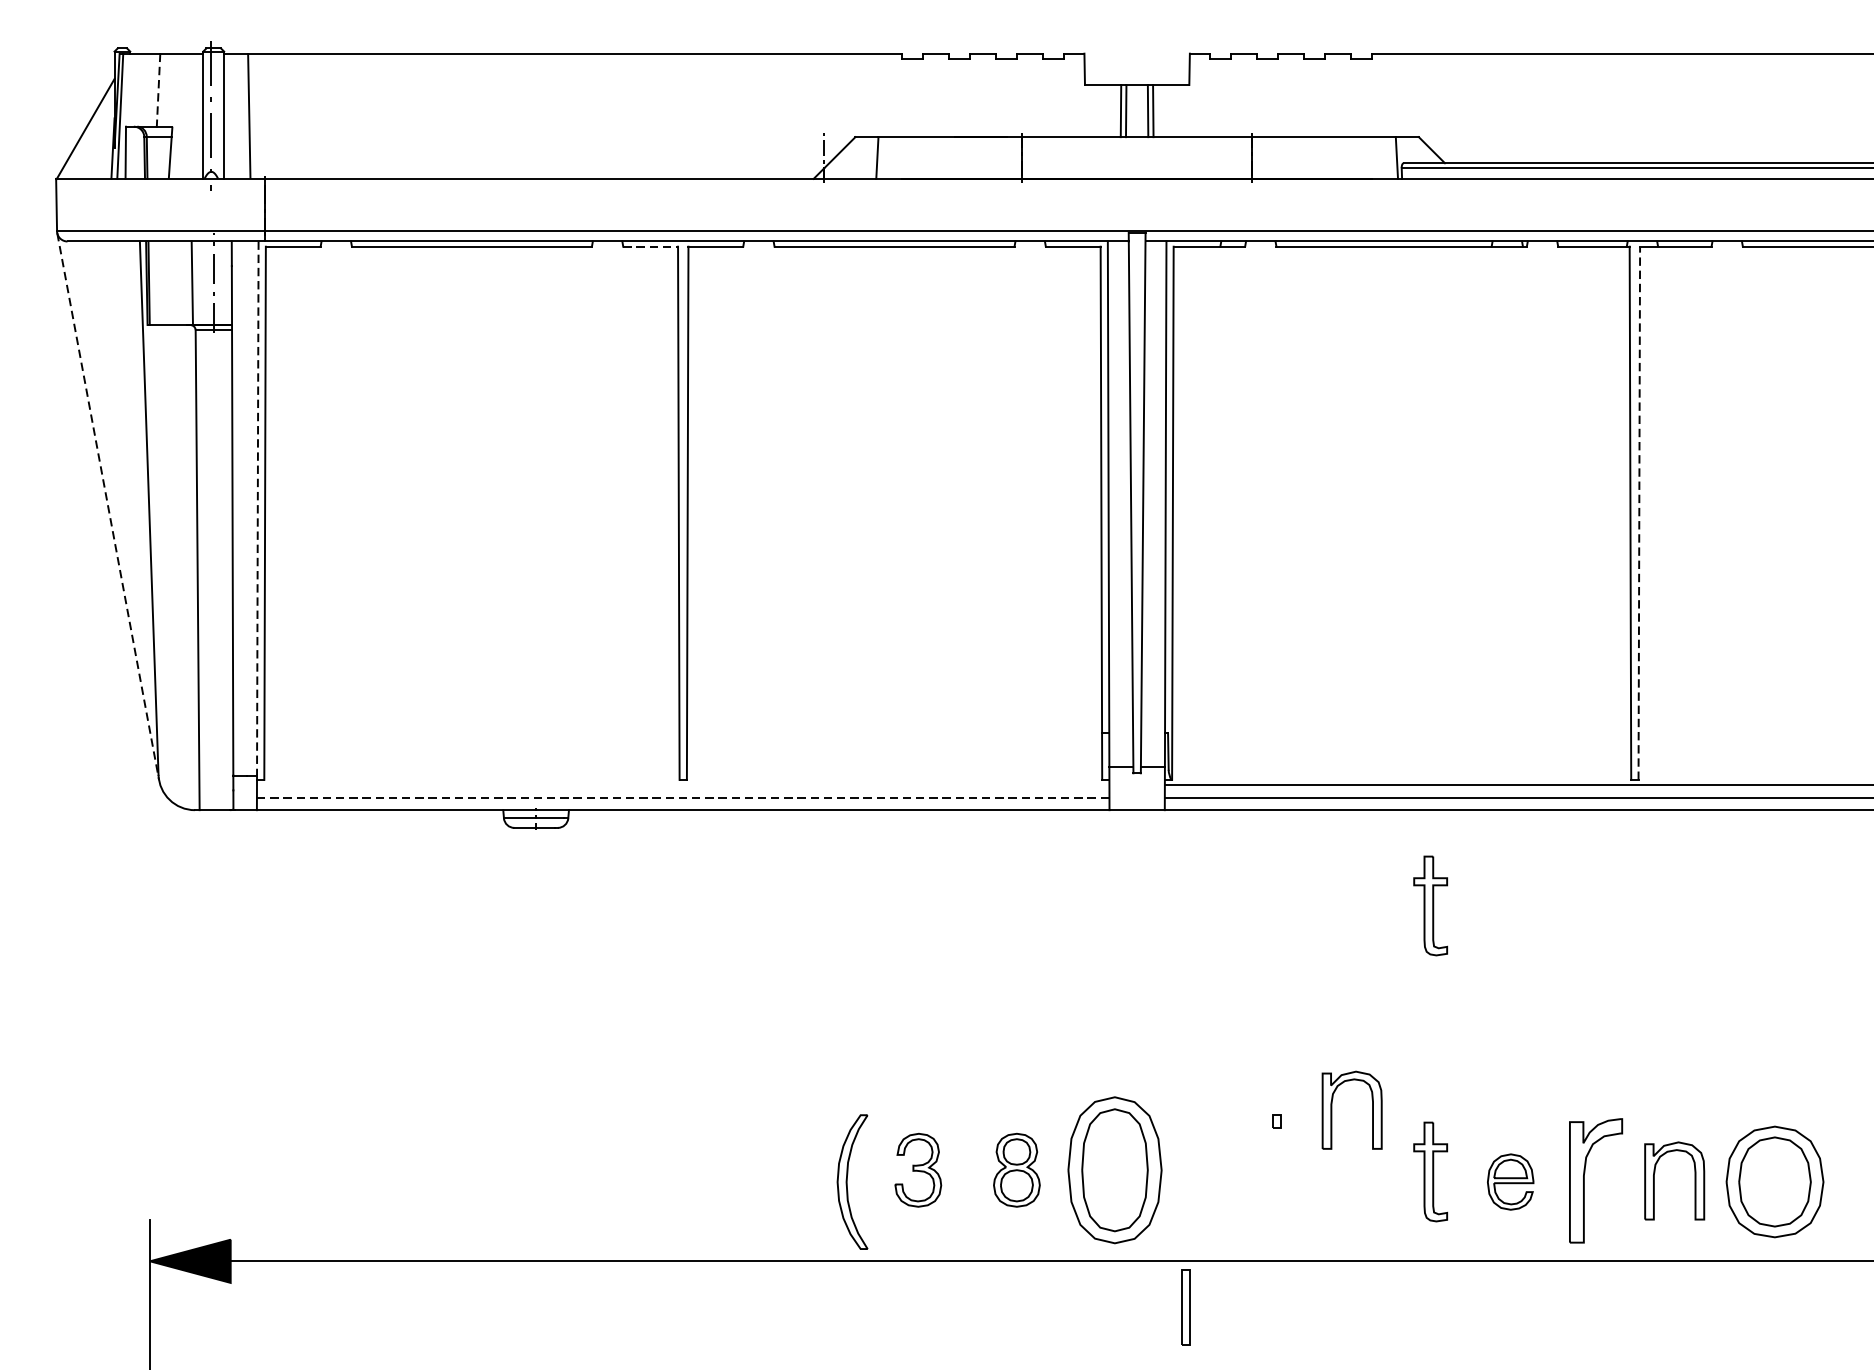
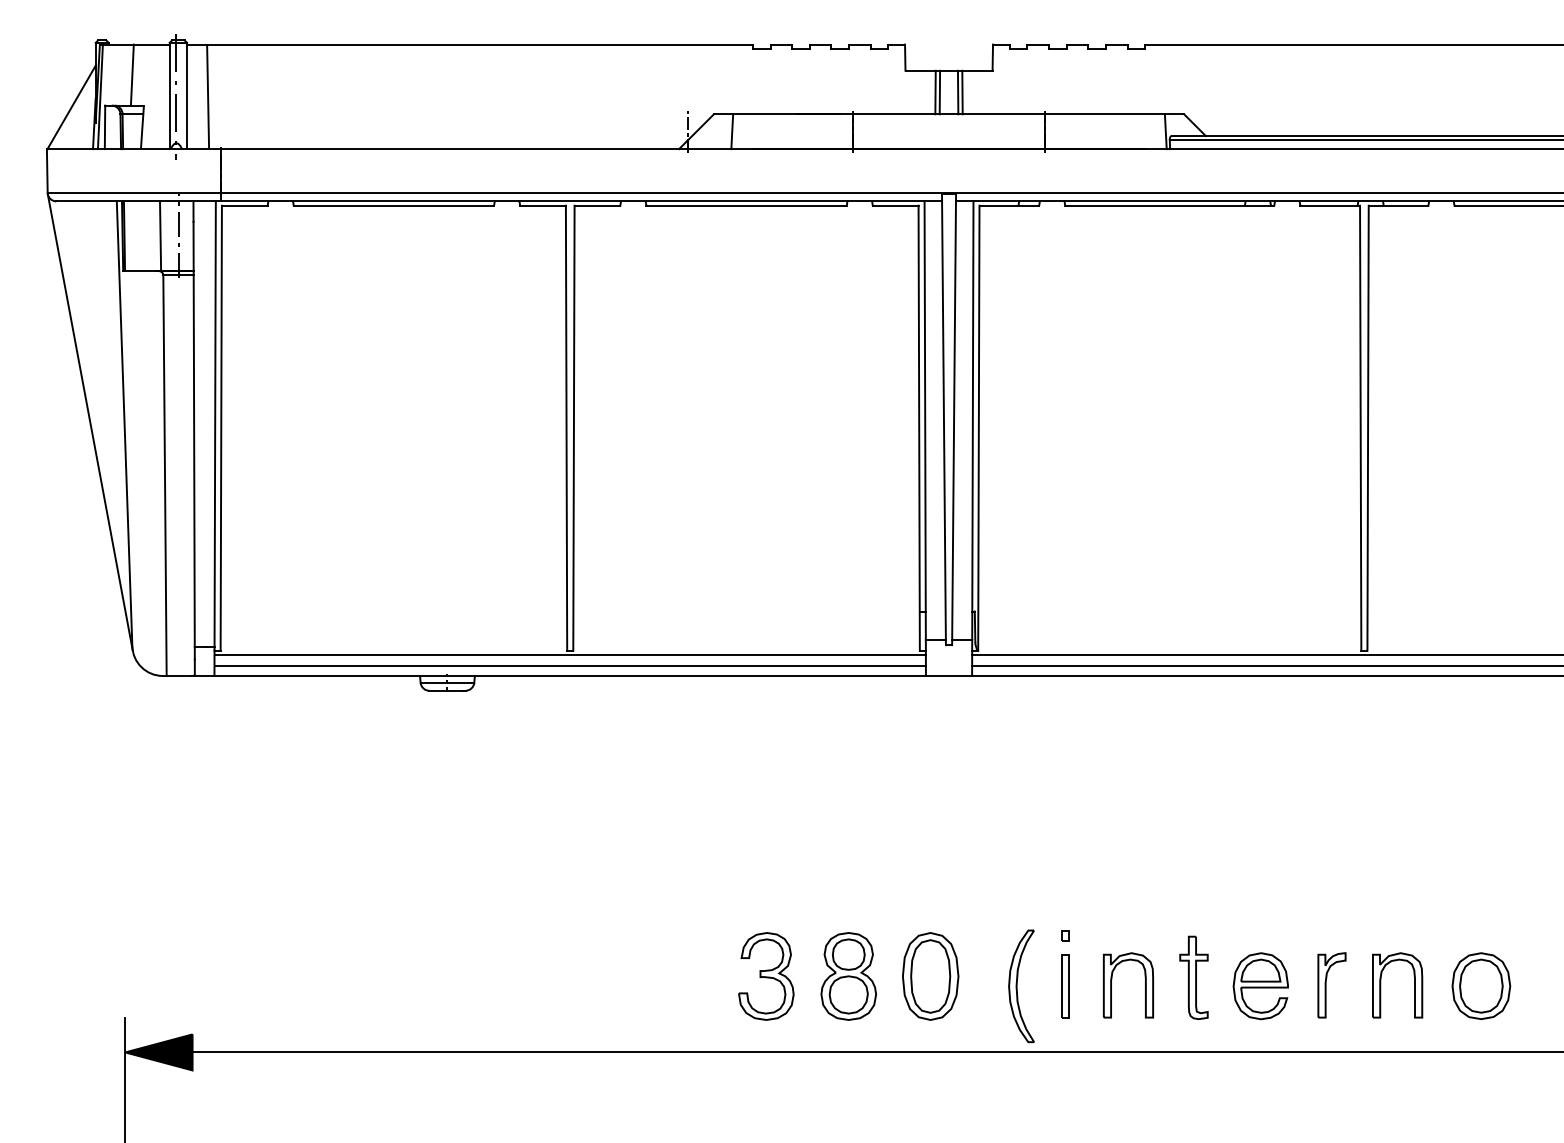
line: (158, 90) -> (132, 75), dashed -> solid
line: (651, 246) -> (543, 205), dashed -> solid
line: (108, 507) -> (90, 423), dashed -> solid
line: (258, 508) -> (215, 424), dashed -> solid
line: (1639, 512) -> (1368, 427), dashed -> solid
line: (682, 785) -> (569, 655), added
line: (683, 797) -> (570, 665), dashed -> solid
part: (1430, 905) -> (1193, 755), removed
part: (1331, 1110) -> (1111, 985), moved
part: (918, 1170) -> (766, 976), size x1.43
part: (1016, 1170) -> (848, 976), size x1.43
part: (1114, 1170) -> (930, 976), size x0.71
part: (1595, 1181) -> (1331, 985), size x0.62
part: (1775, 1181) -> (1481, 985), size x0.71
part: (852, 1182) -> (1021, 986), moved
part: (1510, 1182) -> (1260, 986), size x1.43
part: (1185, 1308) -> (1065, 986), moved

